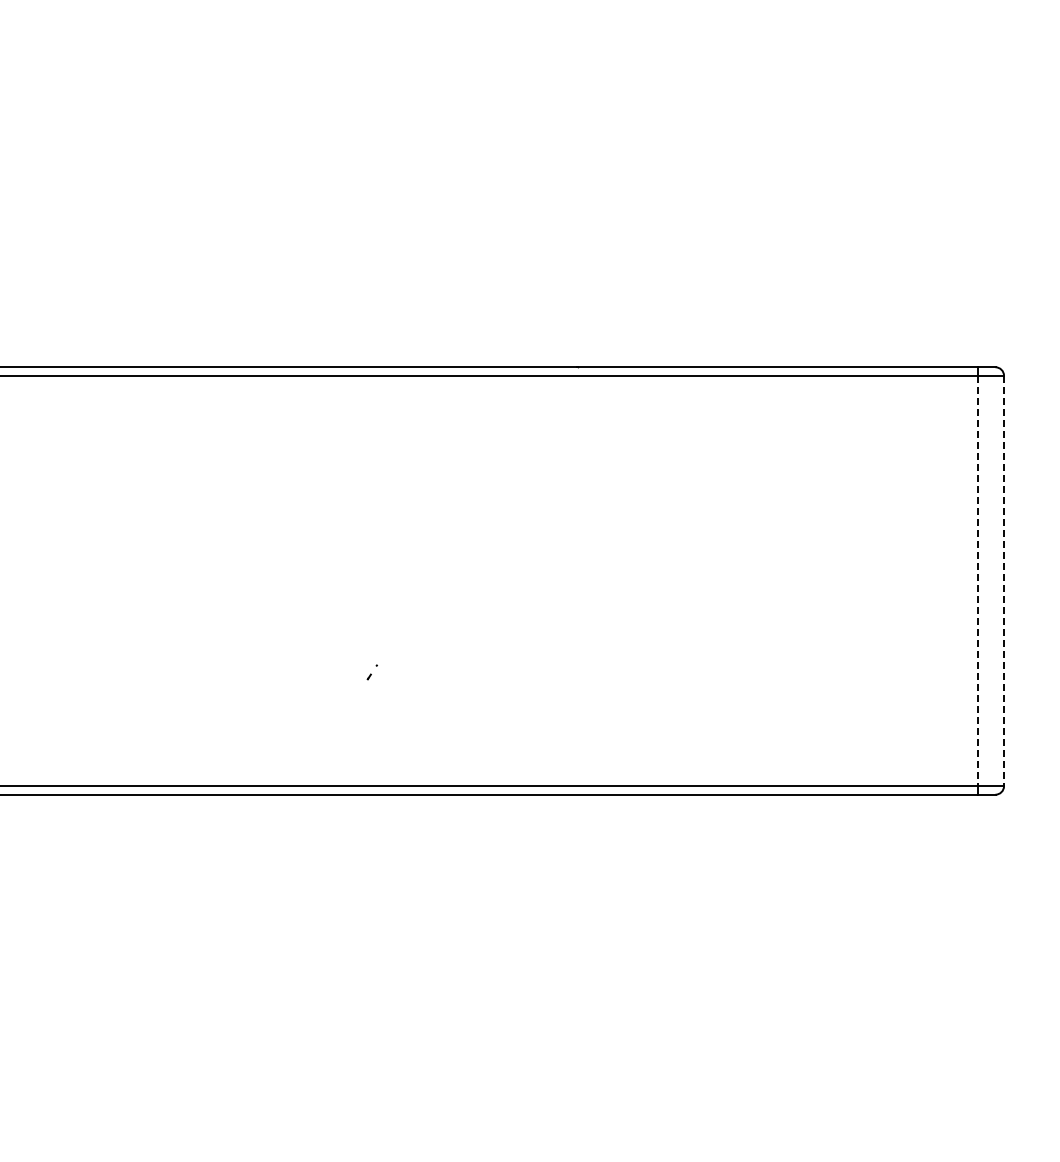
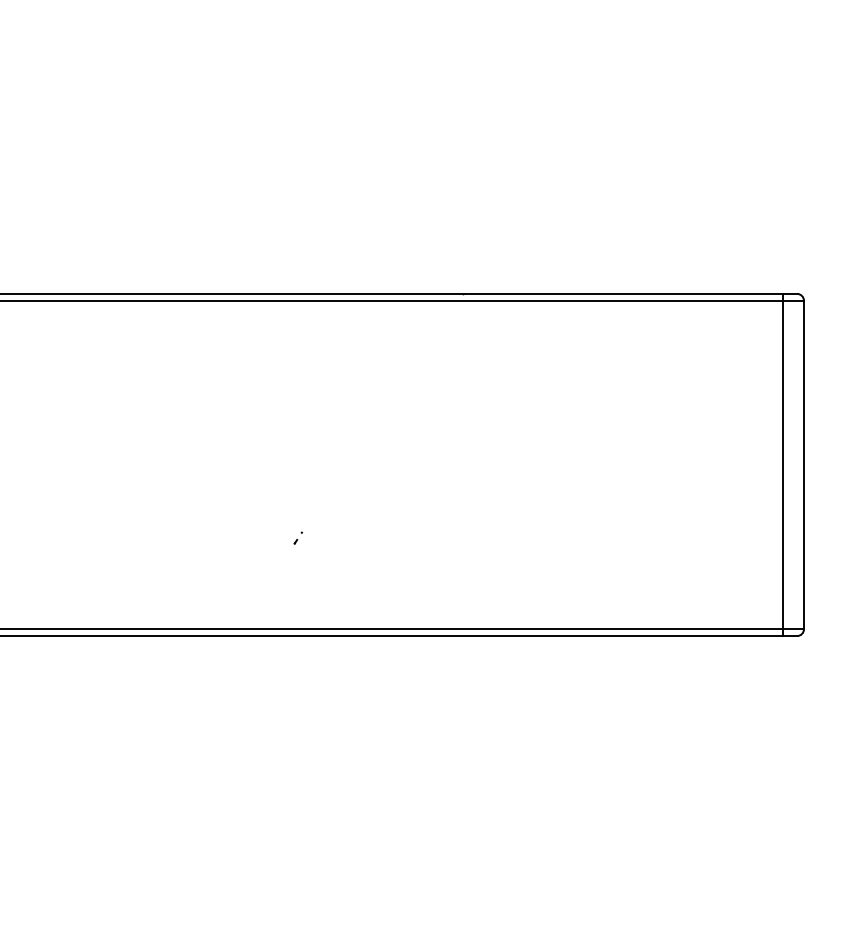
line: (978, 581) -> (783, 465), dashed -> solid
line: (1004, 581) -> (804, 465), dashed -> solid

